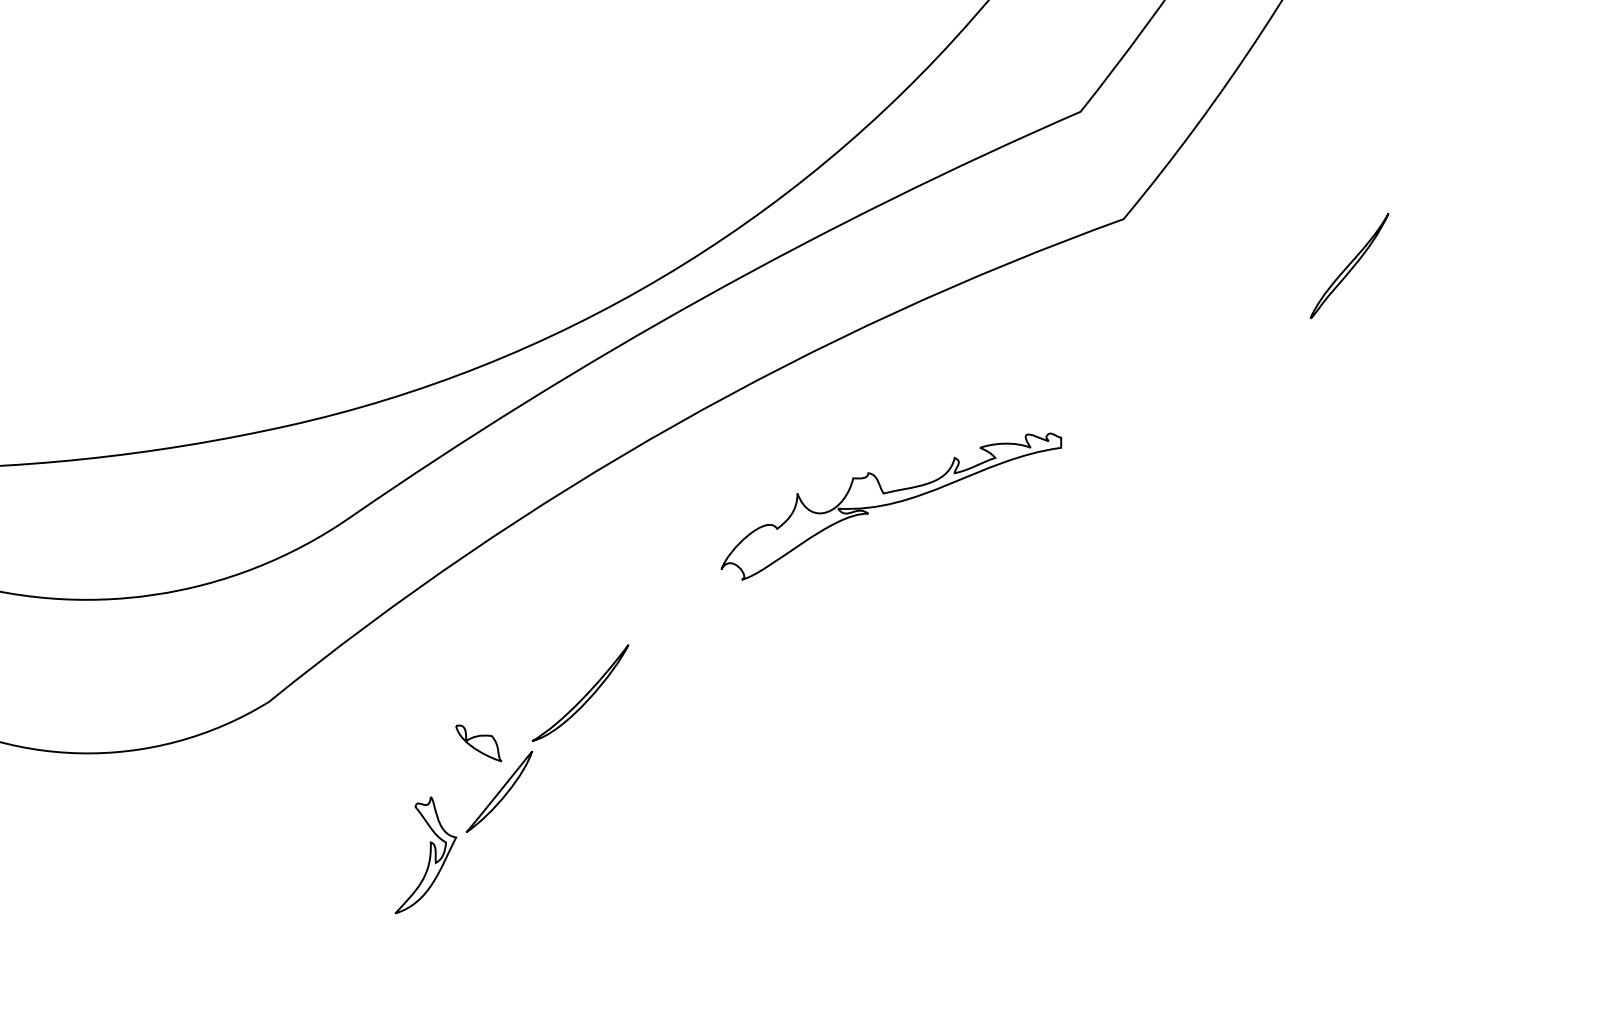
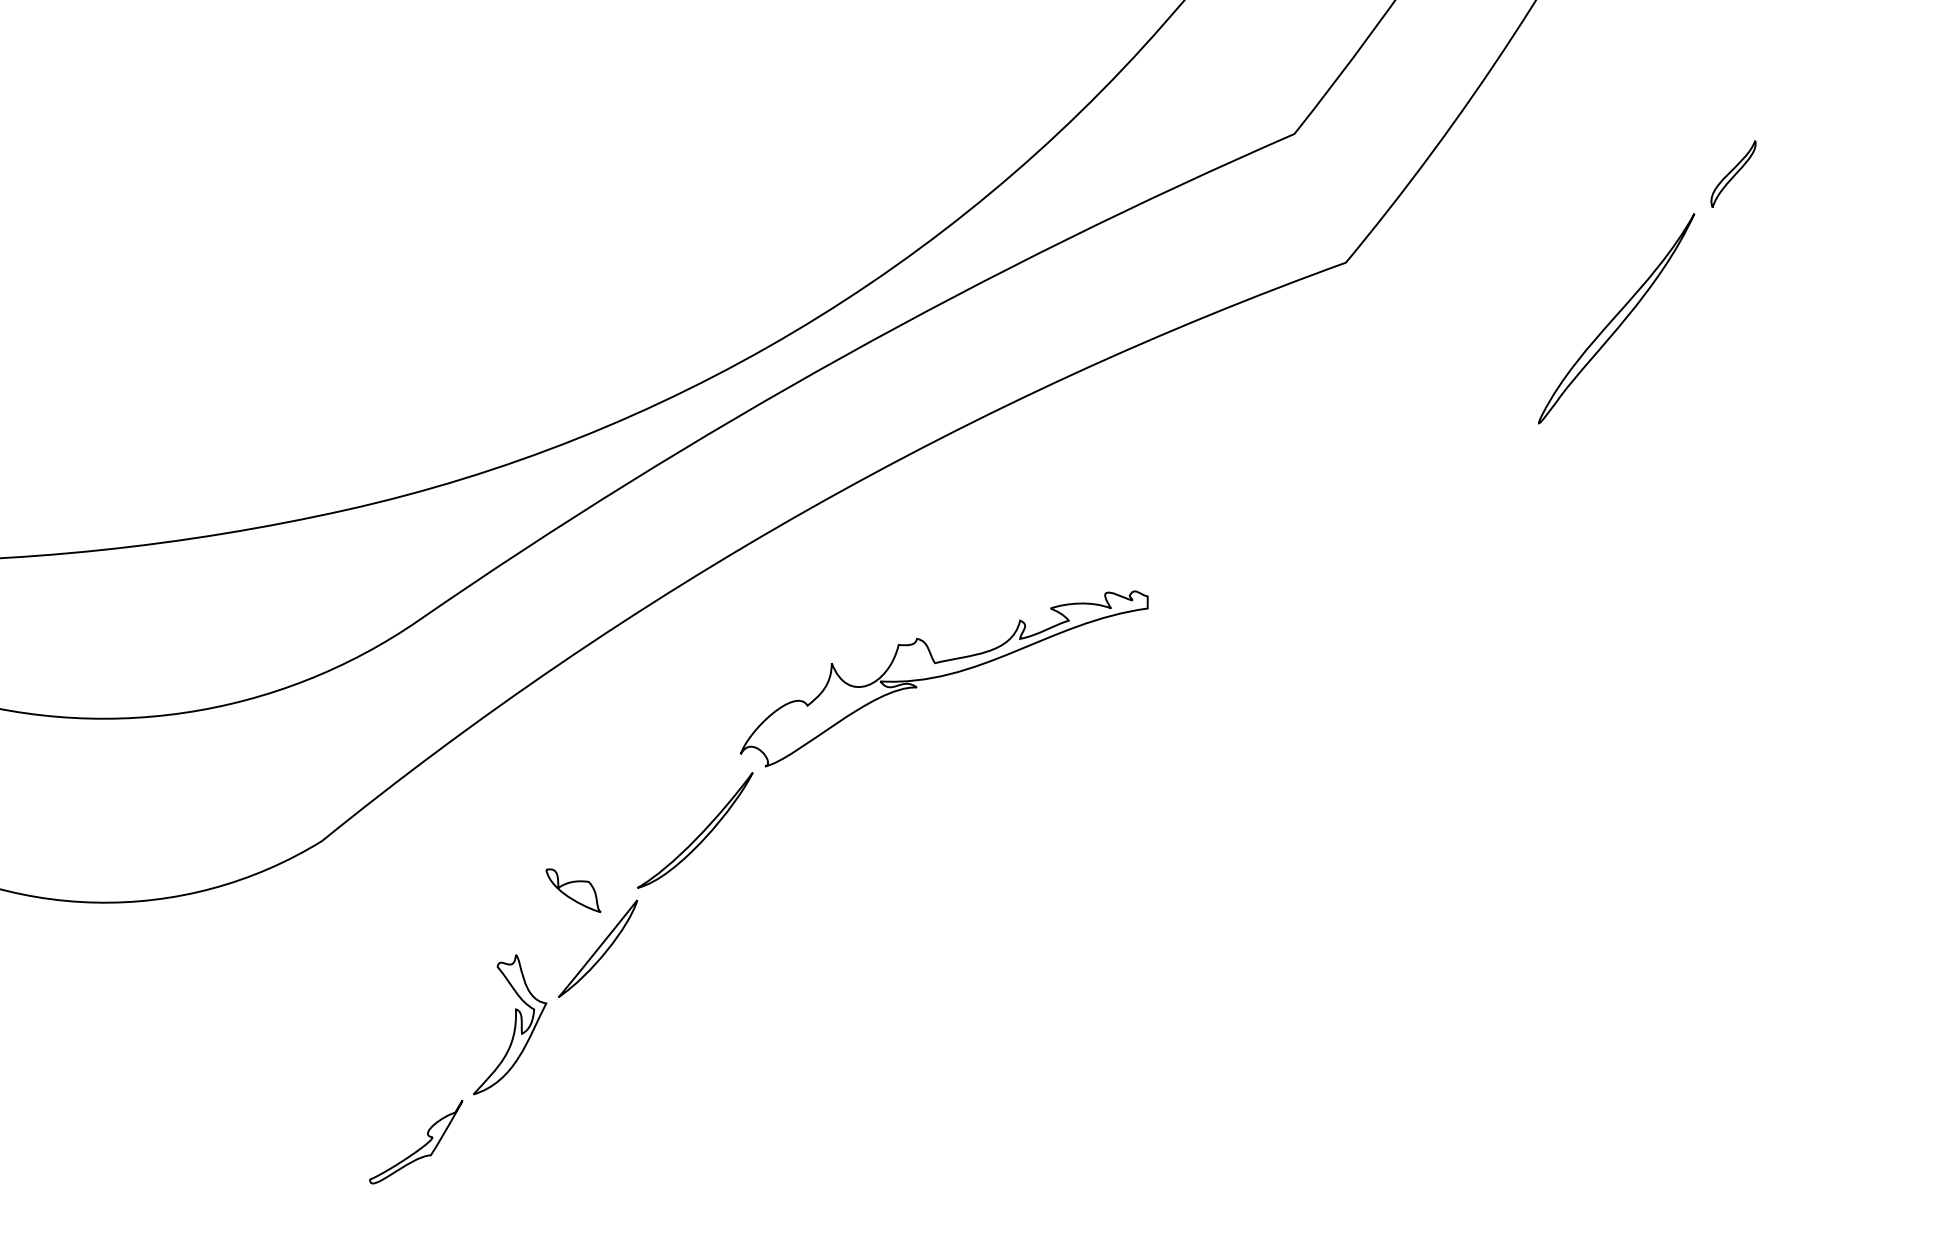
part: (1446, 145) -> (1732, 174), added
part: (1349, 266) -> (1616, 319), size x1.67
part: (891, 506) -> (944, 678), moved
part: (347, 953) -> (416, 1142), added

